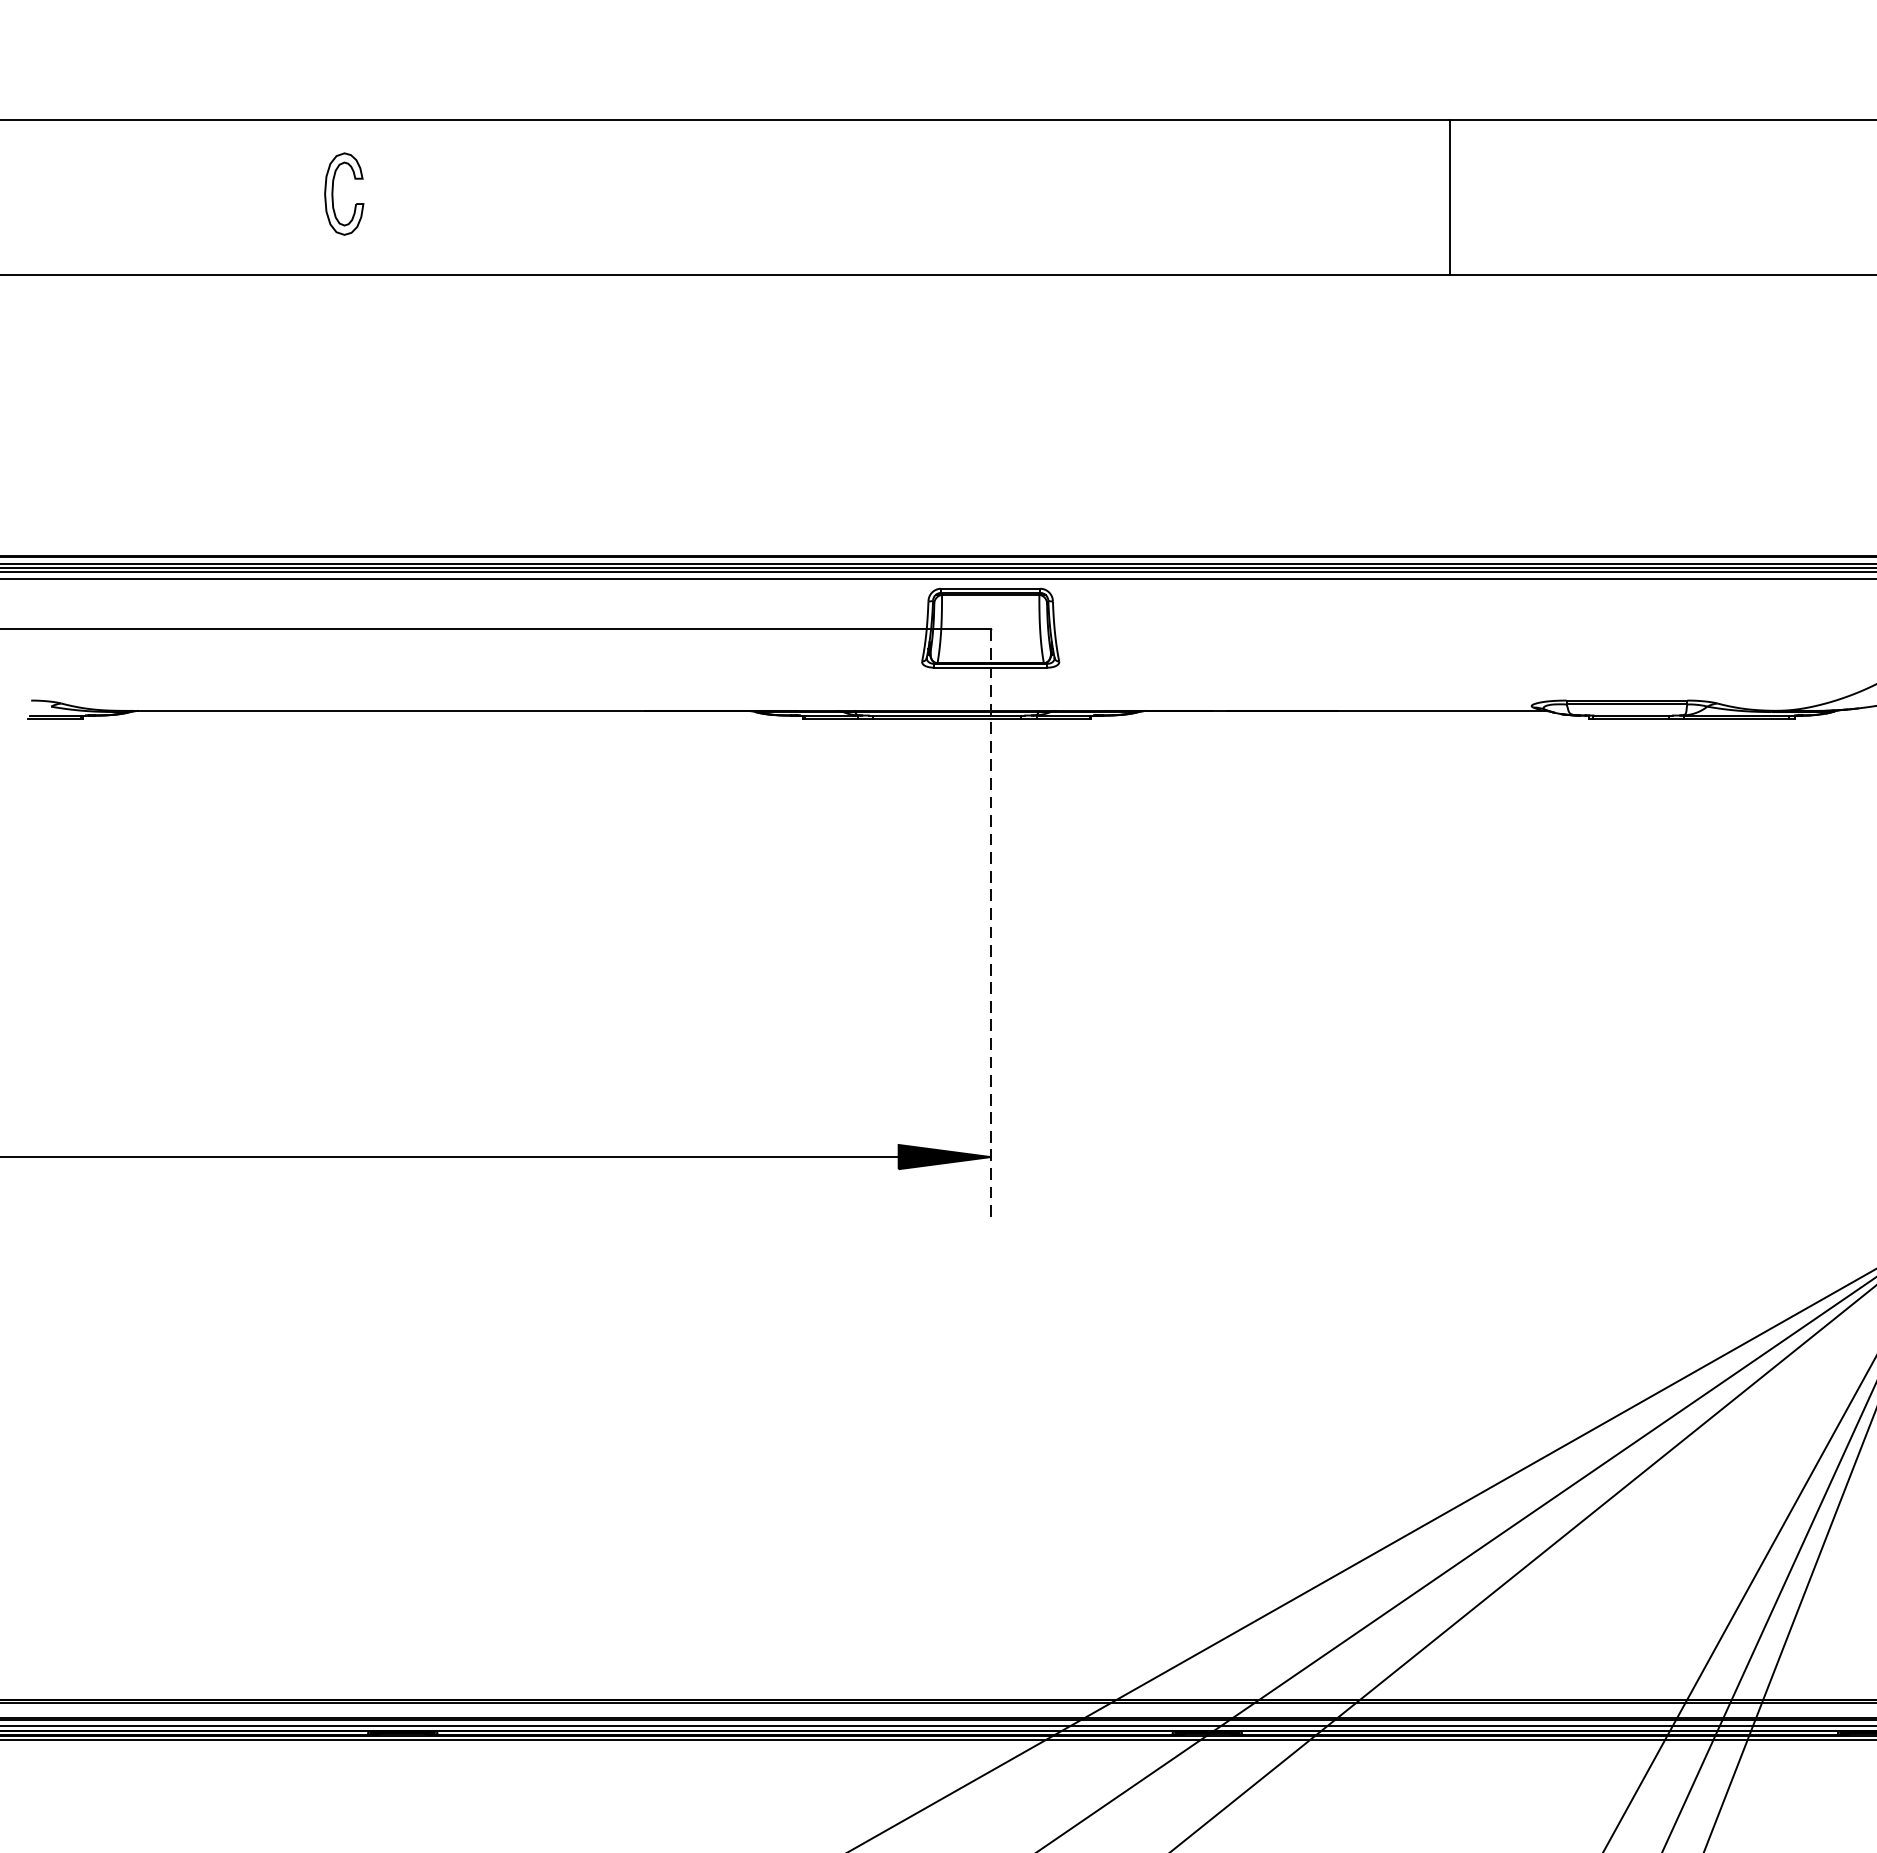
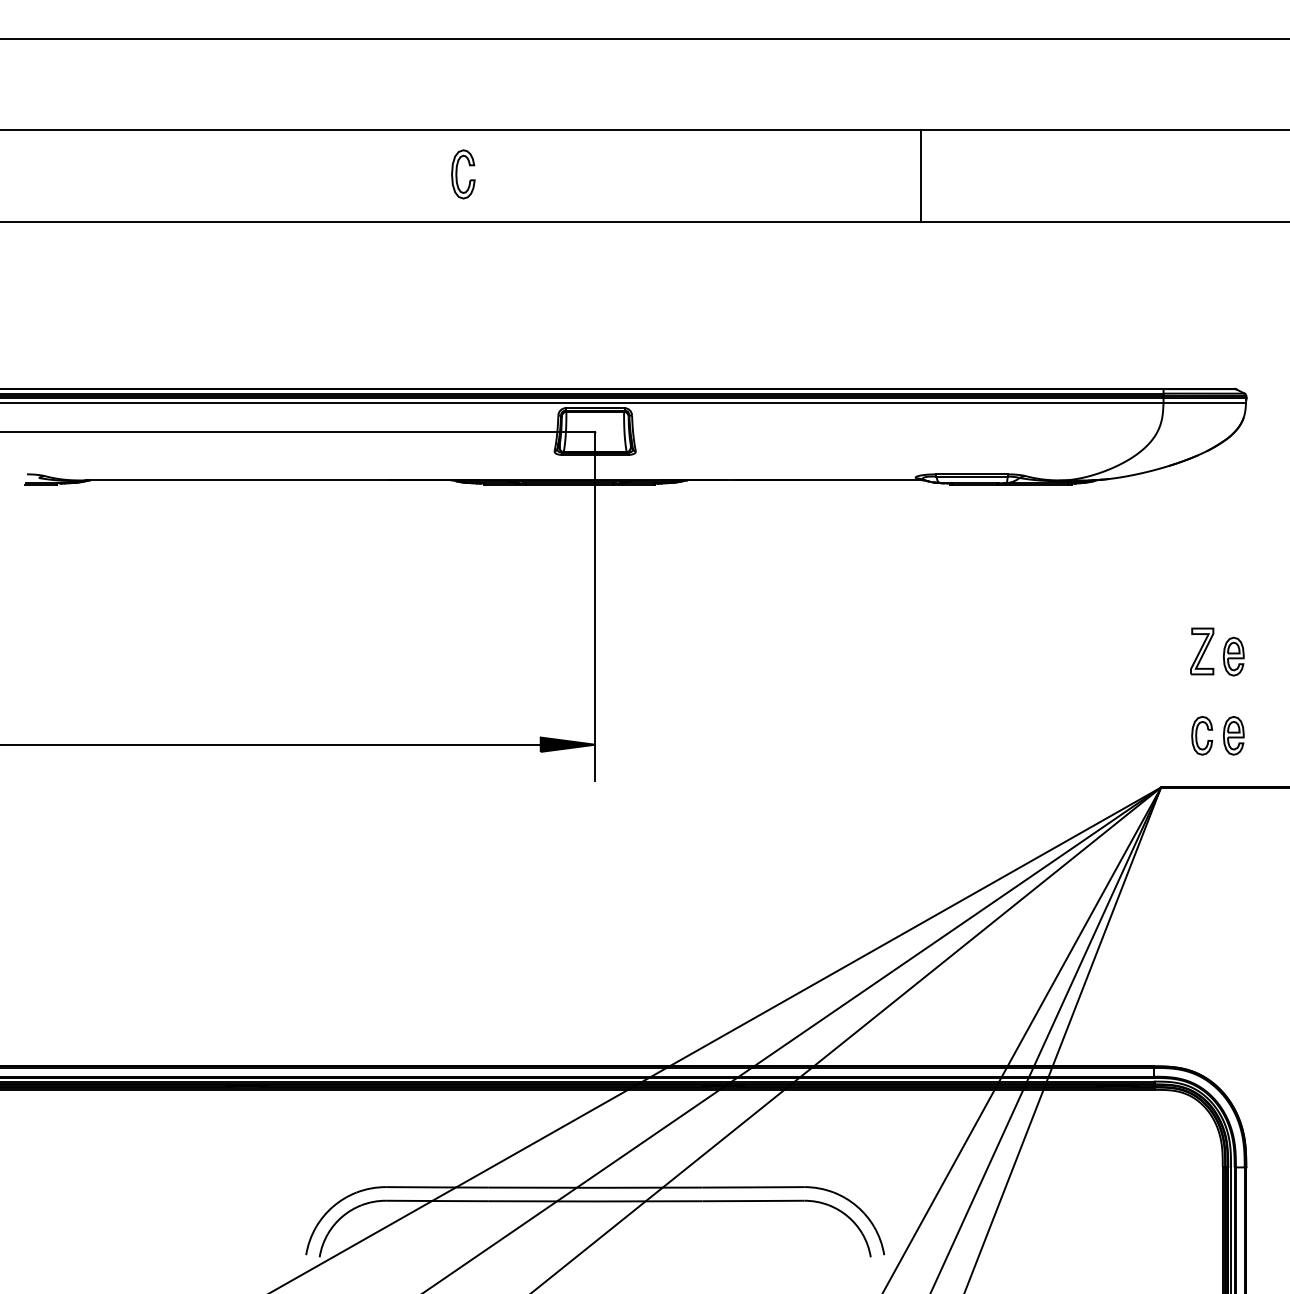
part: (344, 194) -> (463, 174), moved
line: (1450, 197) -> (921, 176), moved
line: (991, 923) -> (595, 606), dashed -> solid

